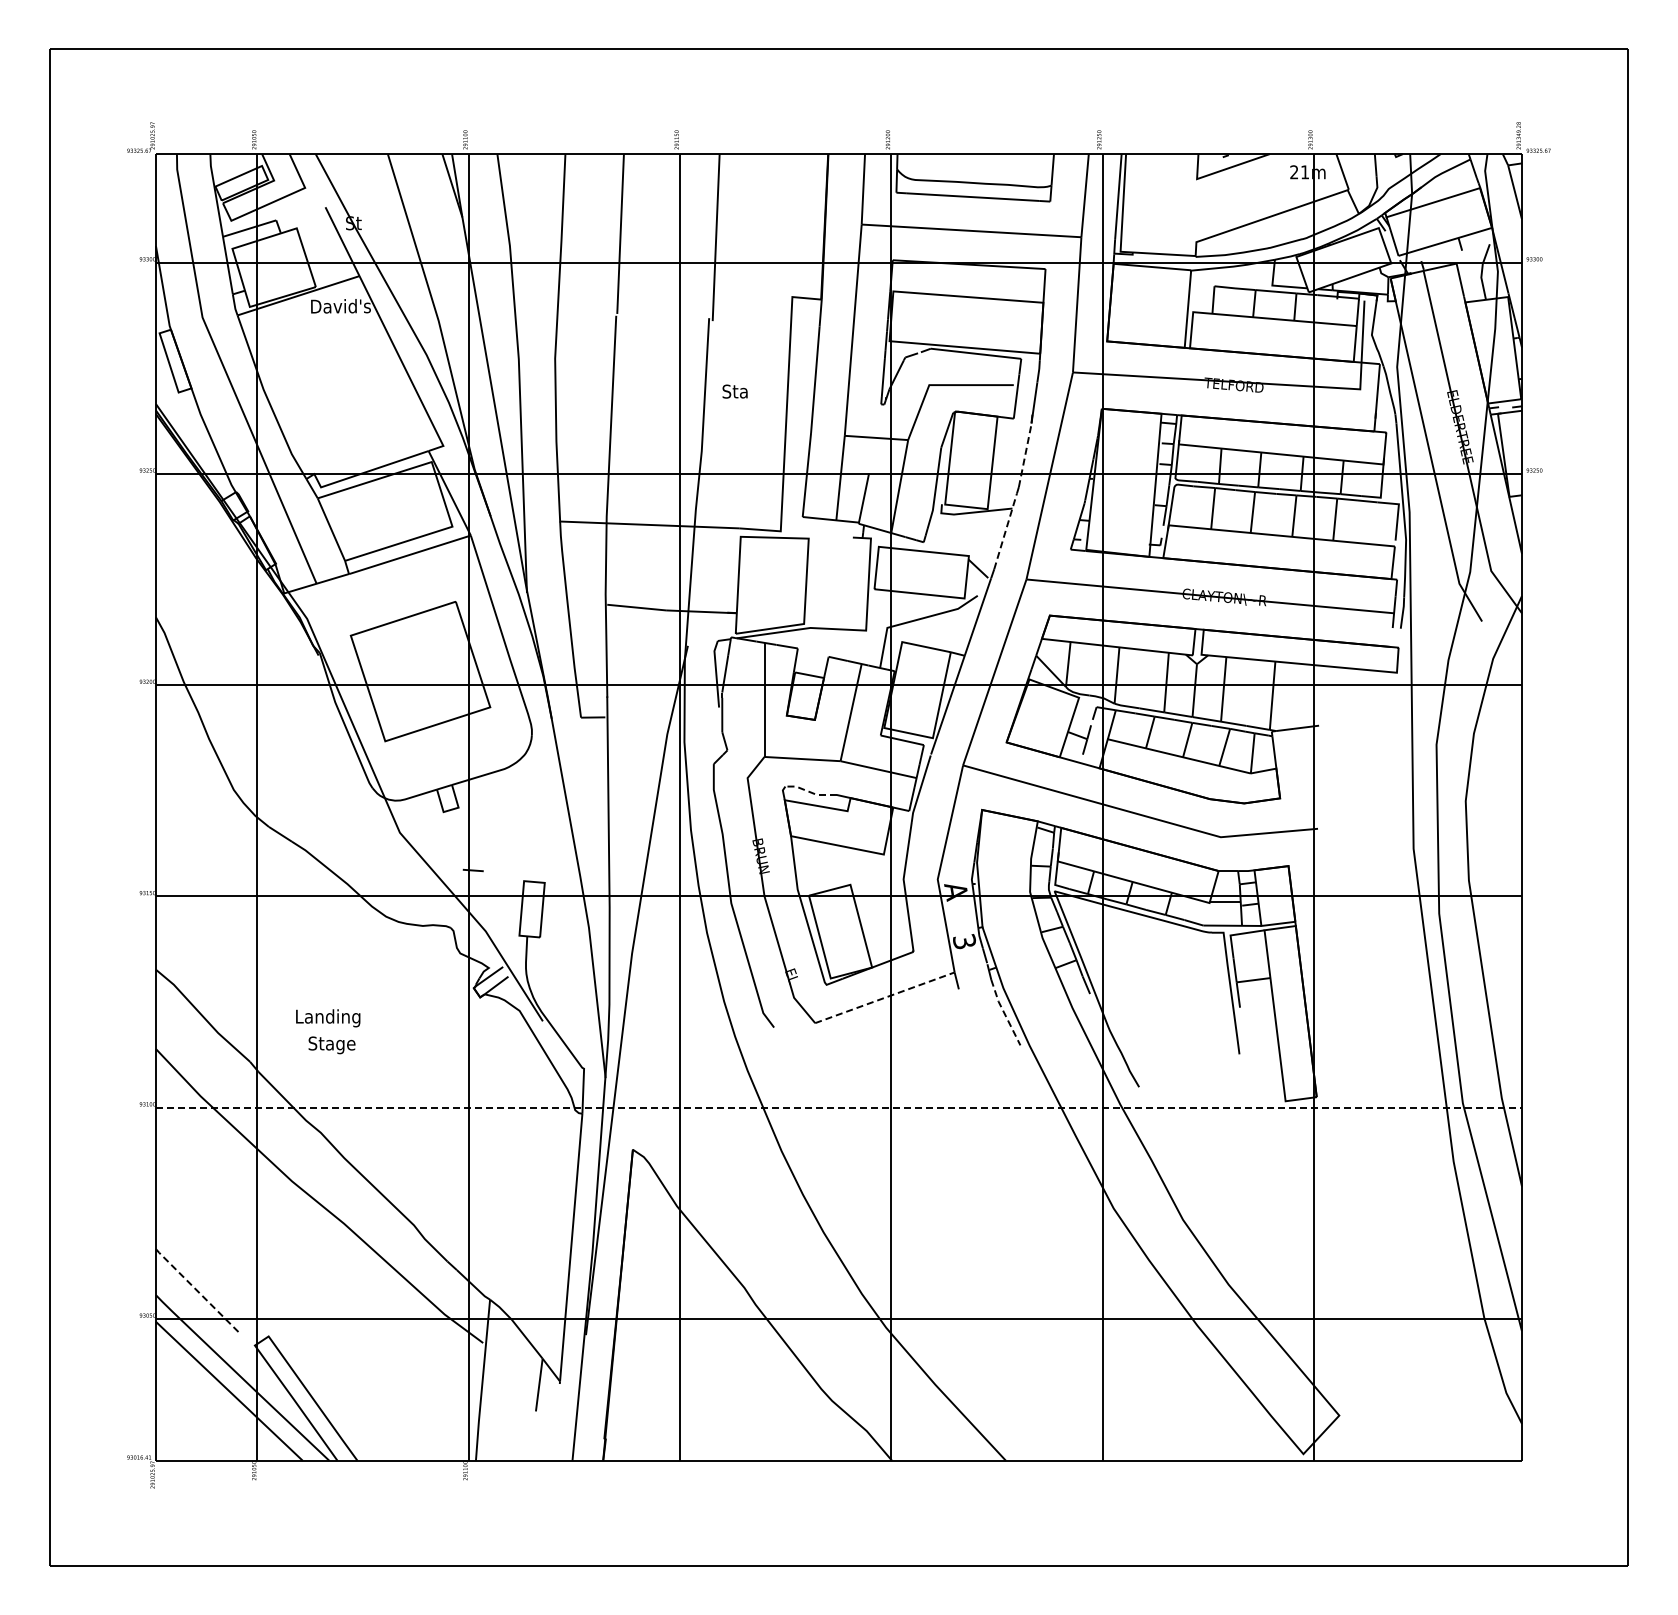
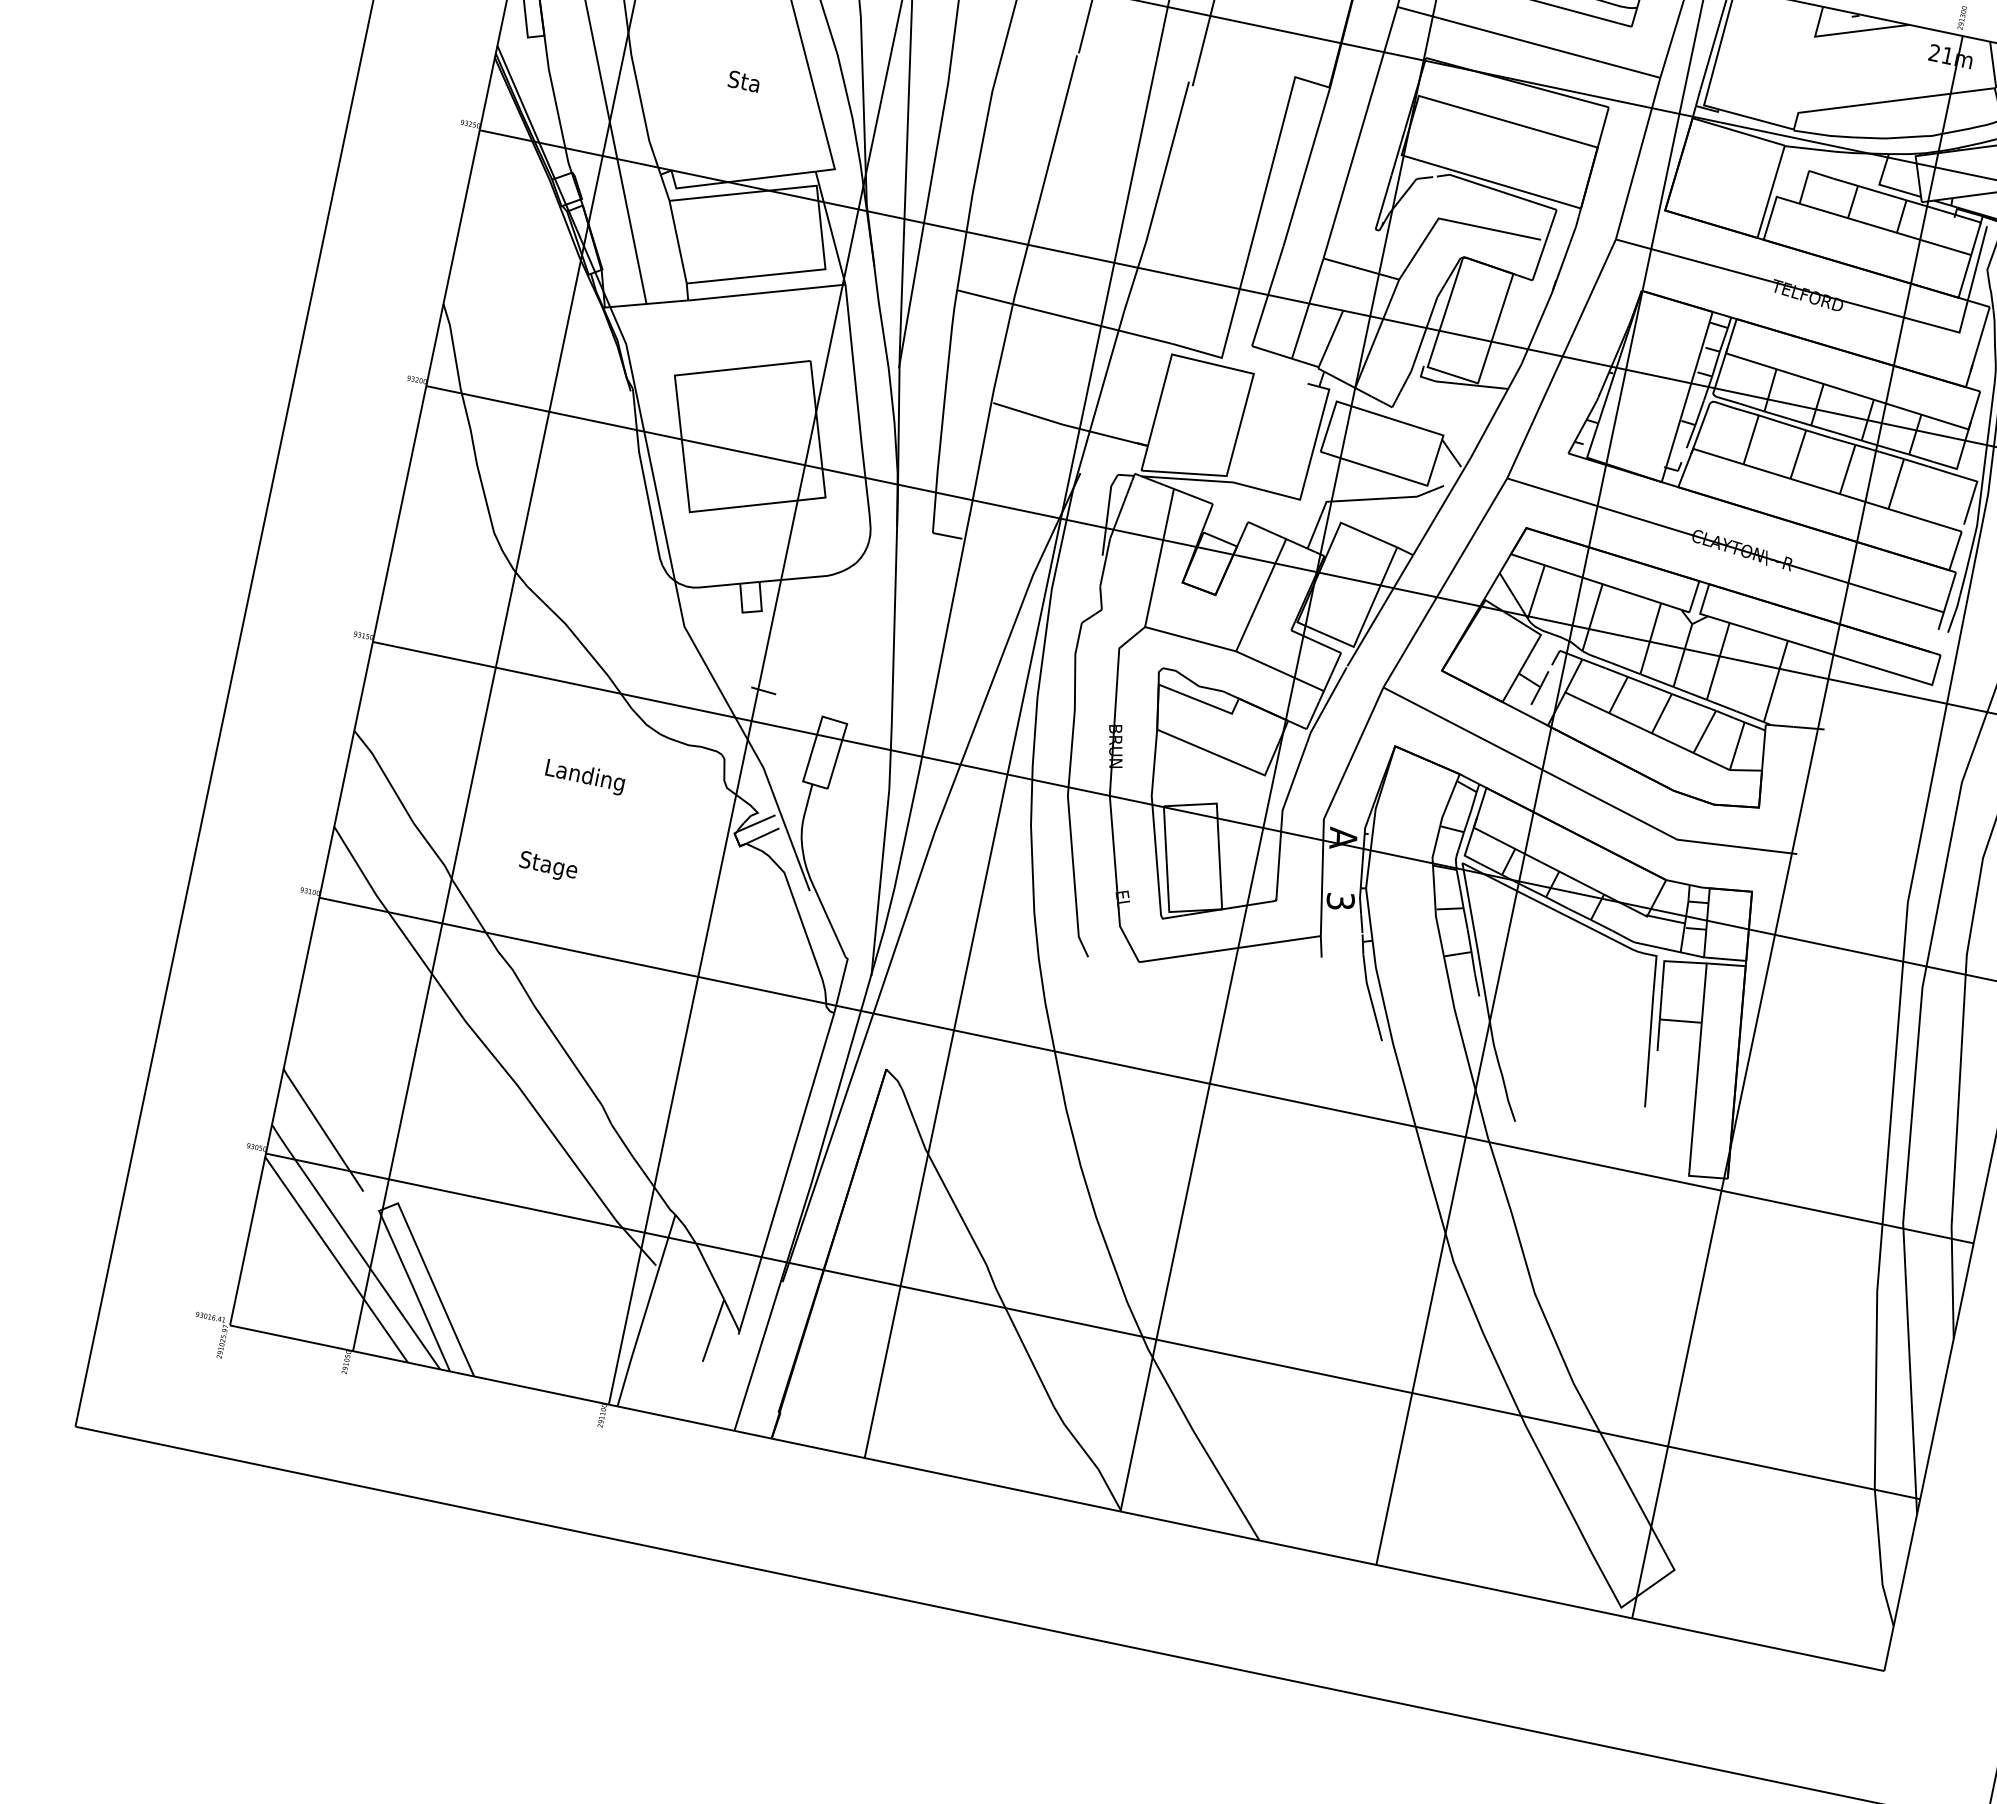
text: (734, 391) -> (743, 81), moved
line: (1025, 454) -> (1537, 326), dashed -> solid
line: (1005, 531) -> (1493, 414), dashed -> solid
line: (810, 792) -> (1191, 681), dashed -> solid
line: (885, 997) -> (1230, 948), dashed -> solid
line: (1004, 1013) -> (1370, 998), dashed -> solid
text: (328, 1018) -> (585, 777), moved
line: (839, 1107) -> (1147, 1070), dashed -> solid
line: (197, 1290) -> (323, 1129), dashed -> solid

